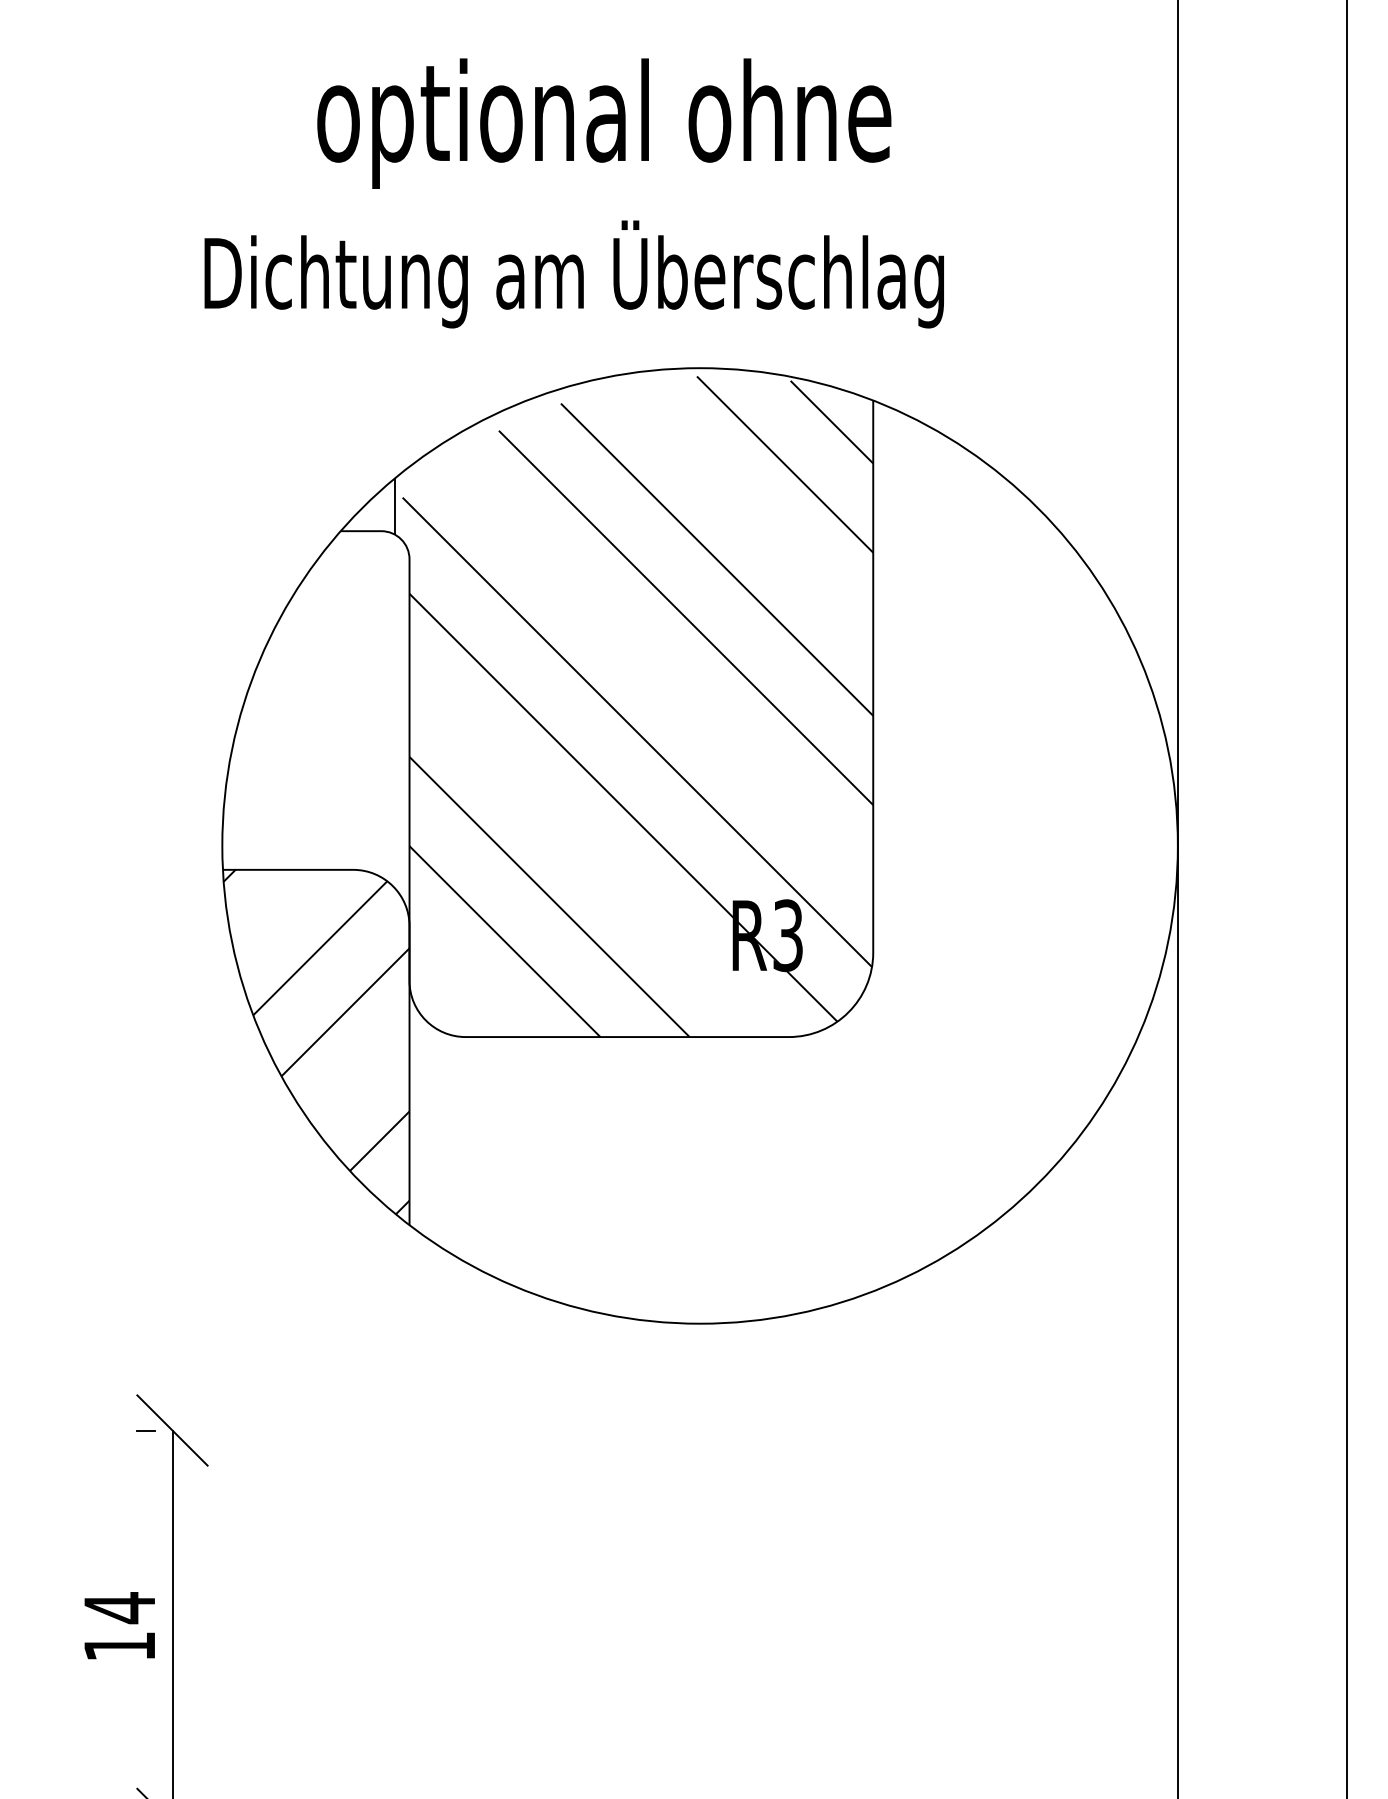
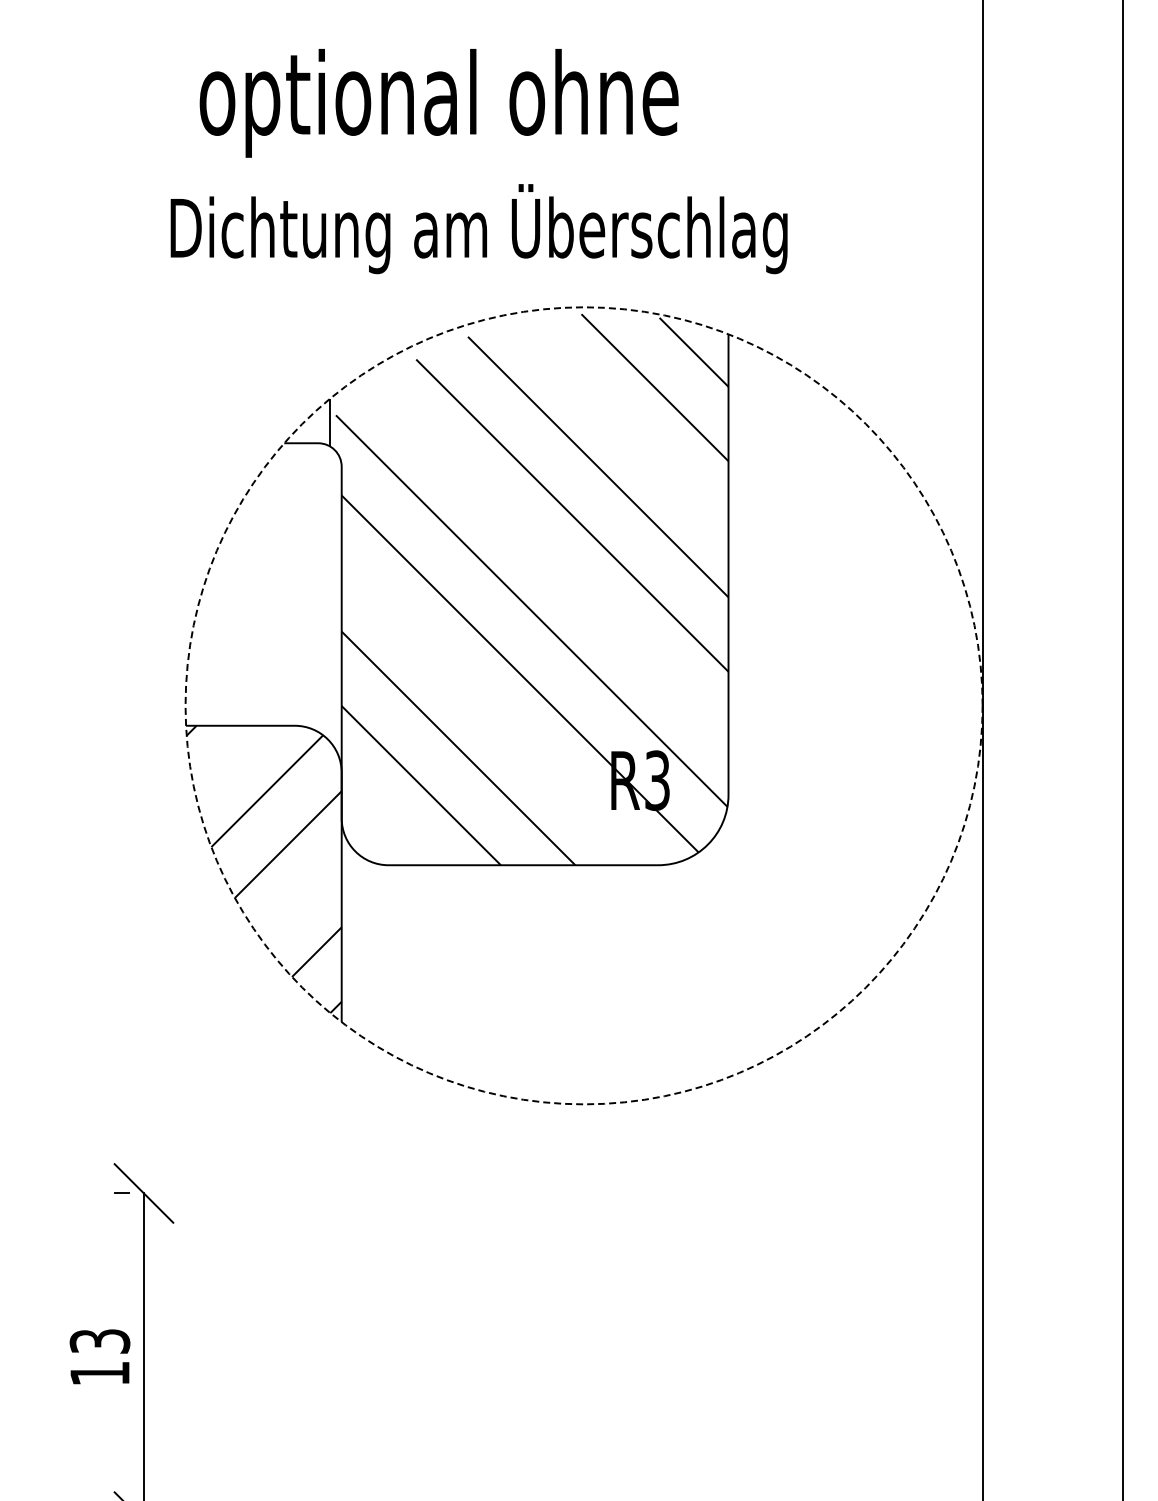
text: (603, 123) -> (438, 103), moved
circle: (699, 845) -> (583, 705), solid -> dashed
text: (119, 1607) -> (99, 1341), 14 -> 13

